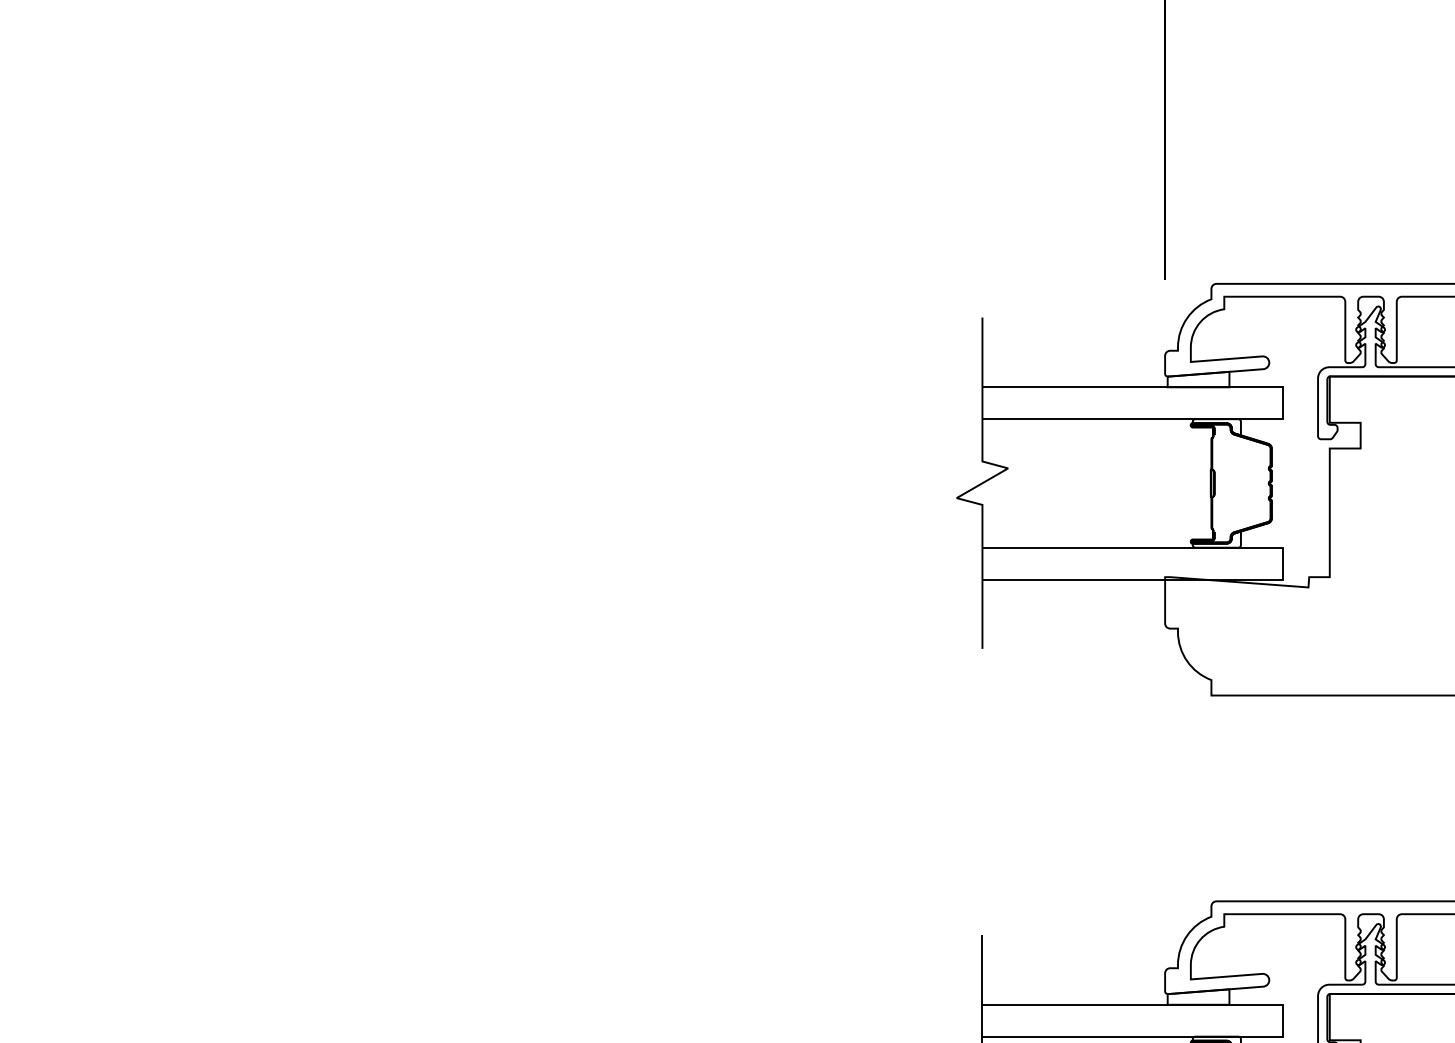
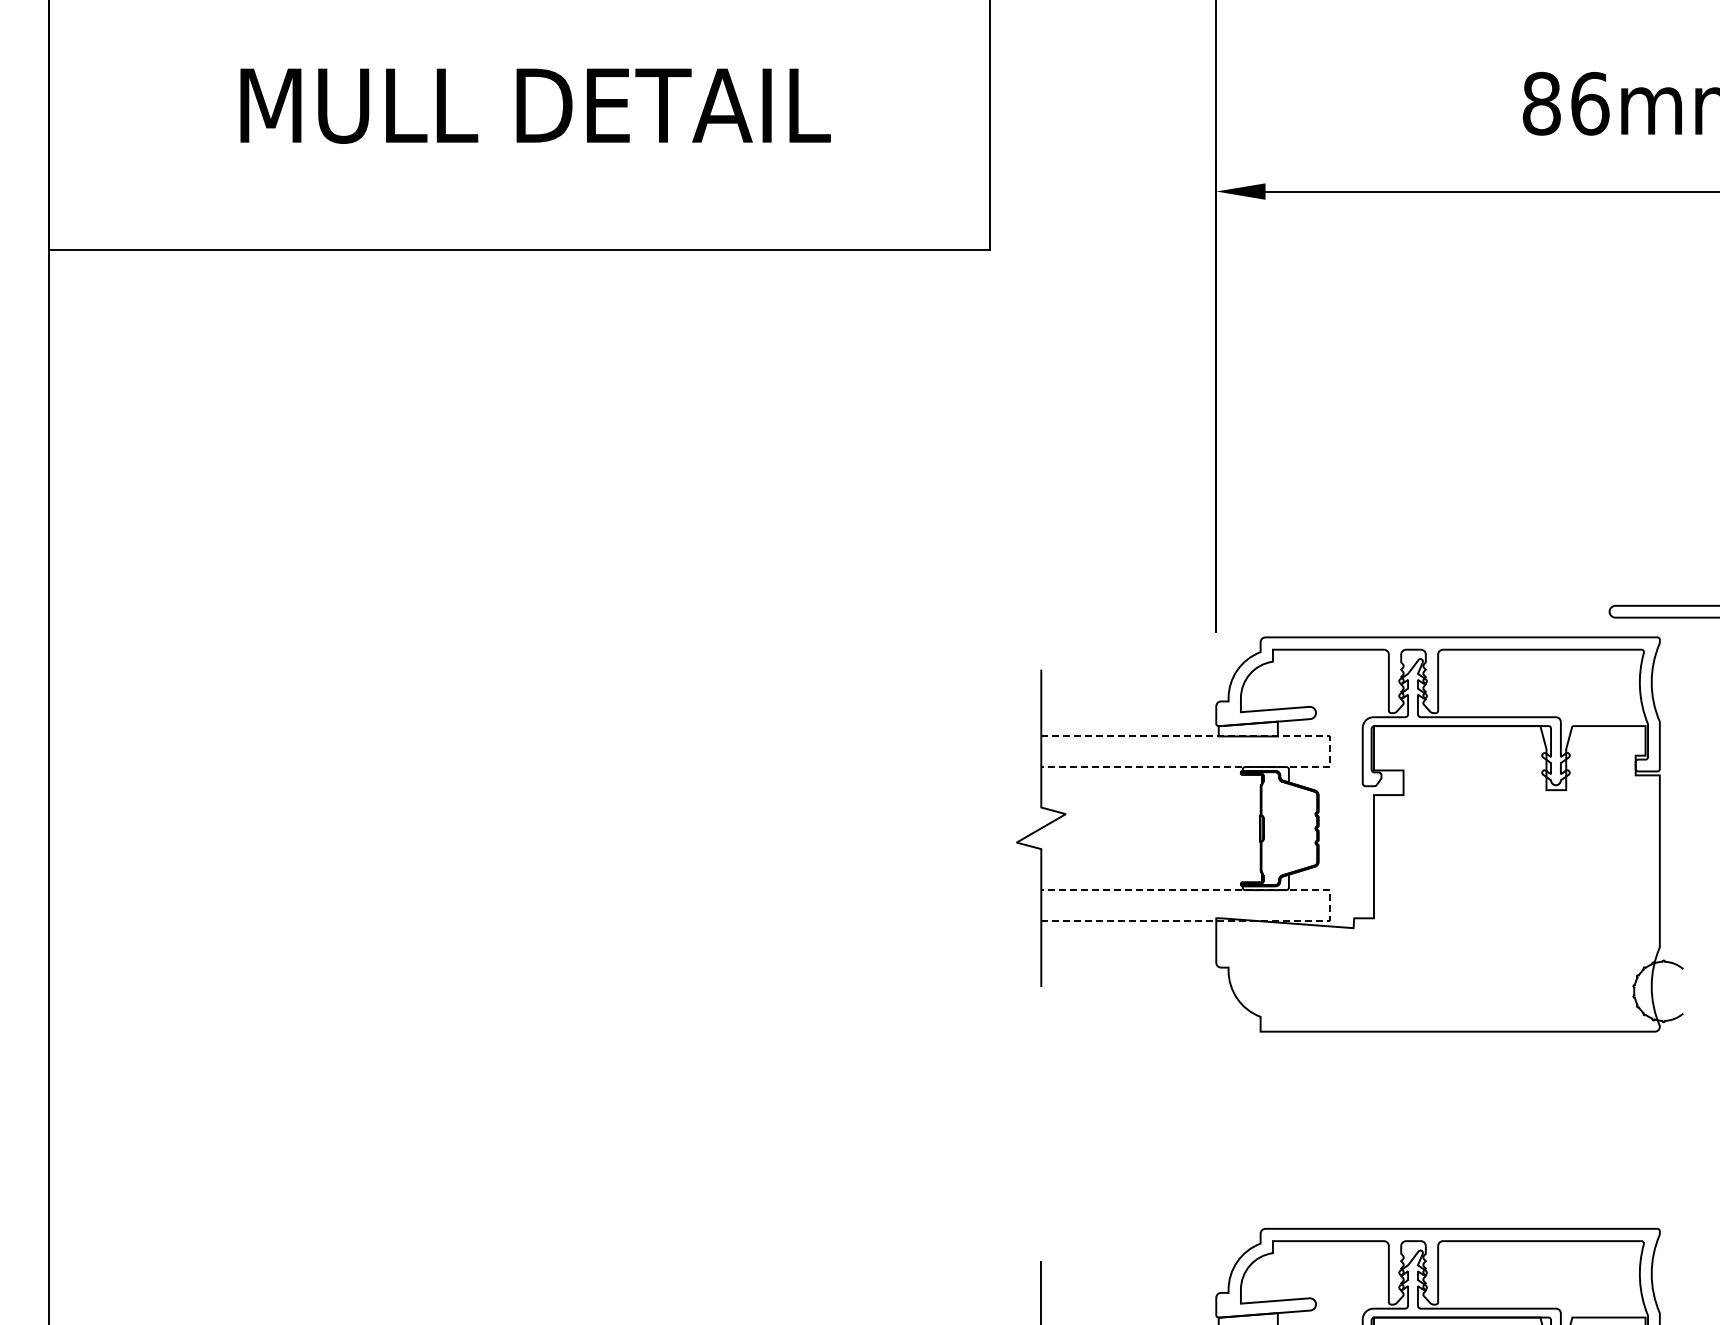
line: (1283, 404) -> (1329, 752), solid -> dashed
line: (1283, 562) -> (1329, 904), solid -> dashed

